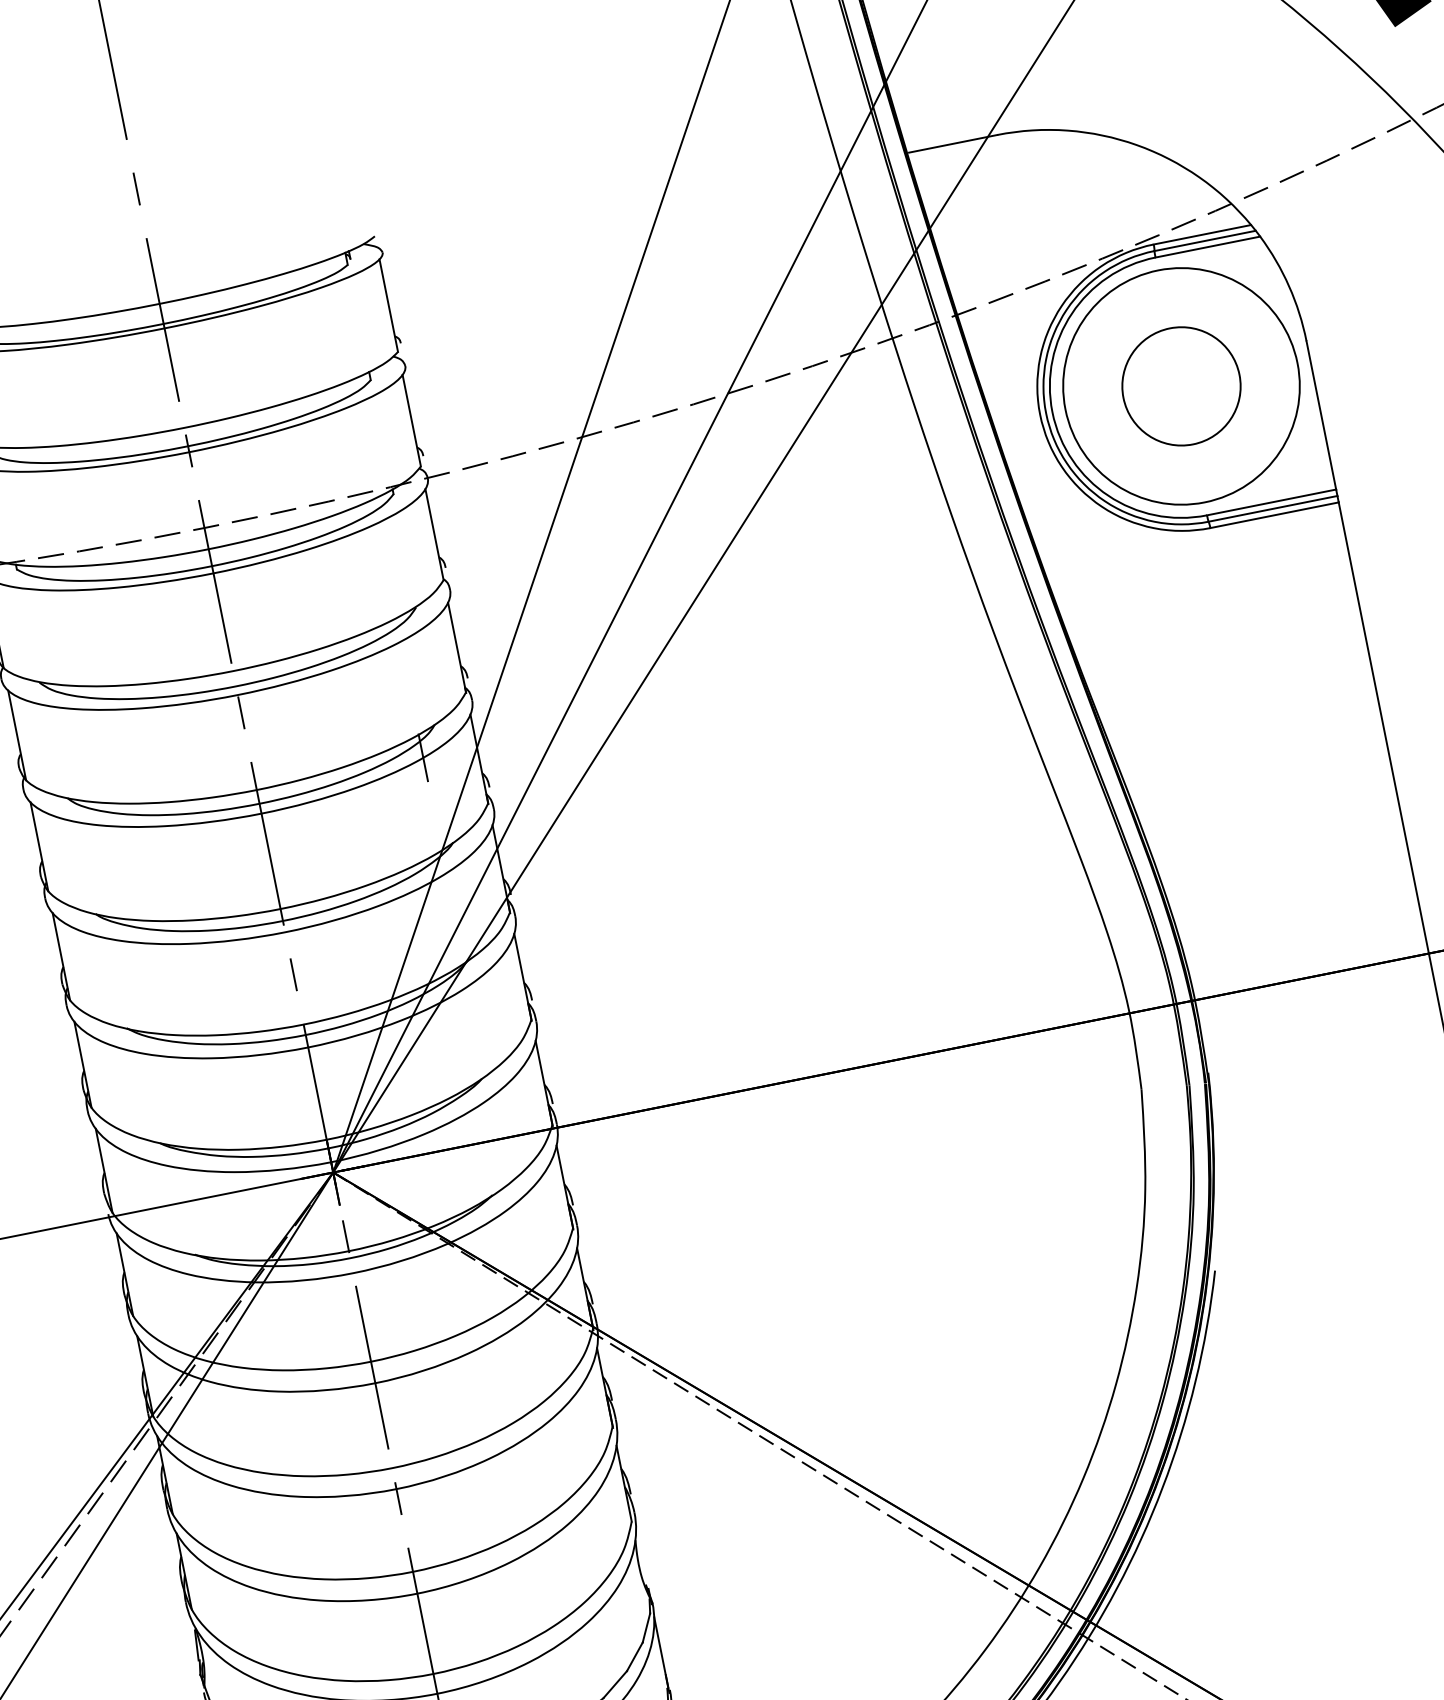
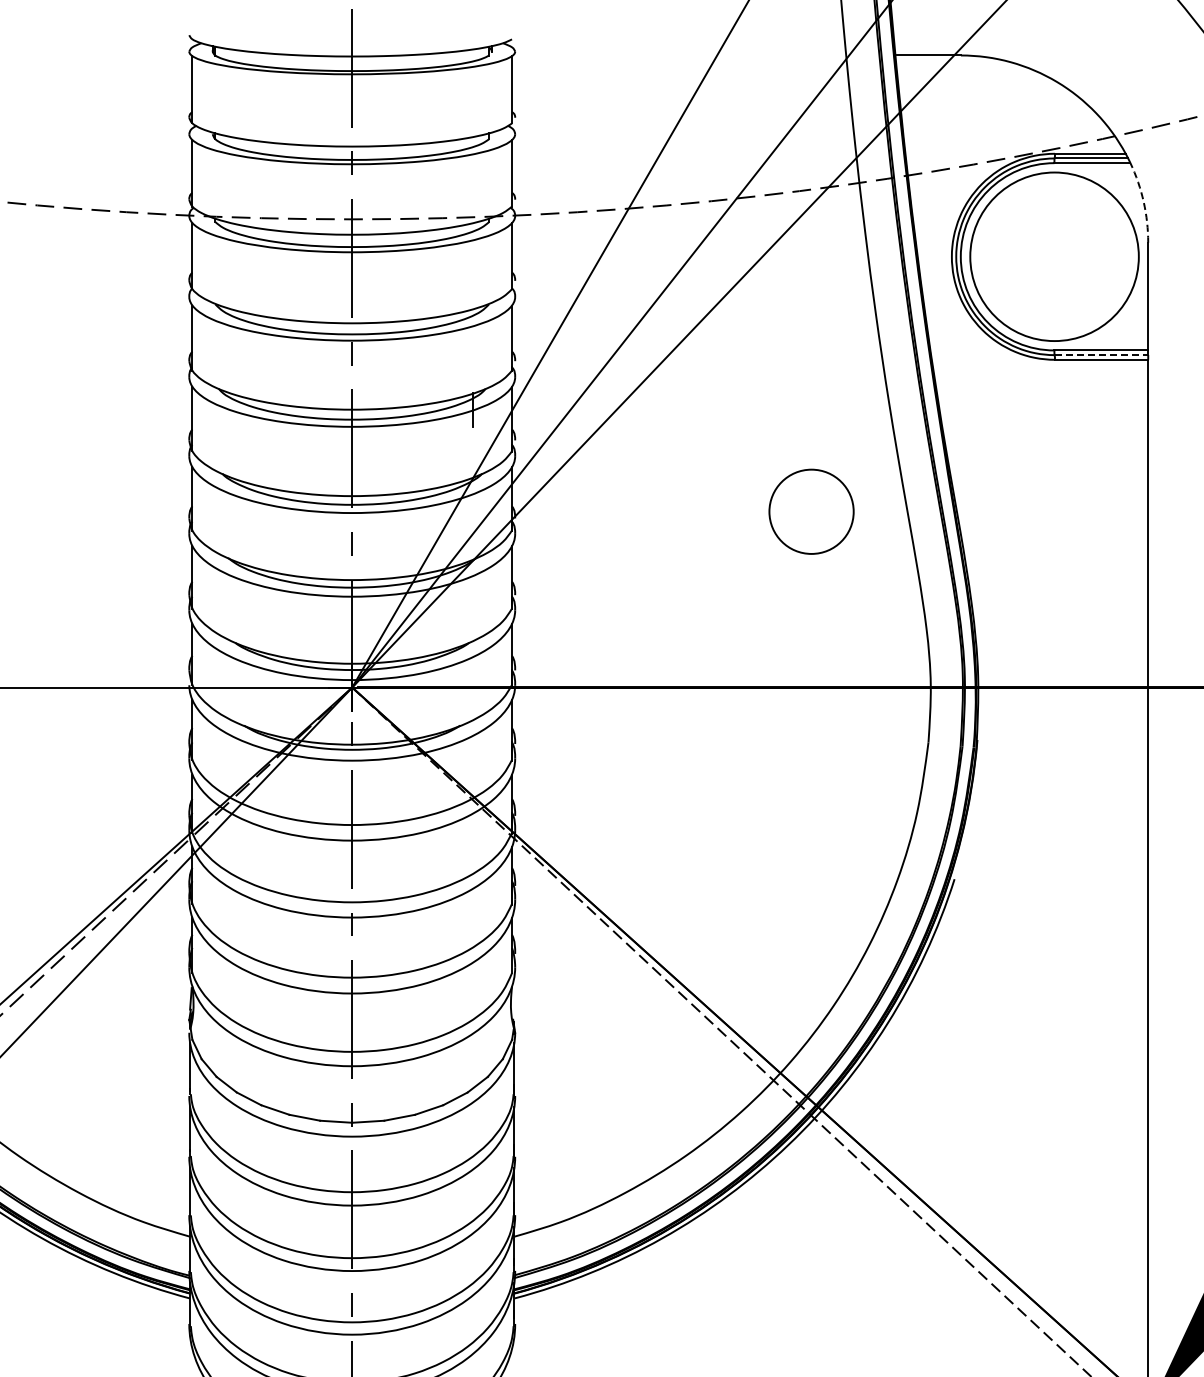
arc: (1288, 285) -> (1143, 201), solid -> dashed
circle: (1181, 385) -> (811, 511), moved
line: (1273, 509) -> (1101, 355), solid -> dashed

